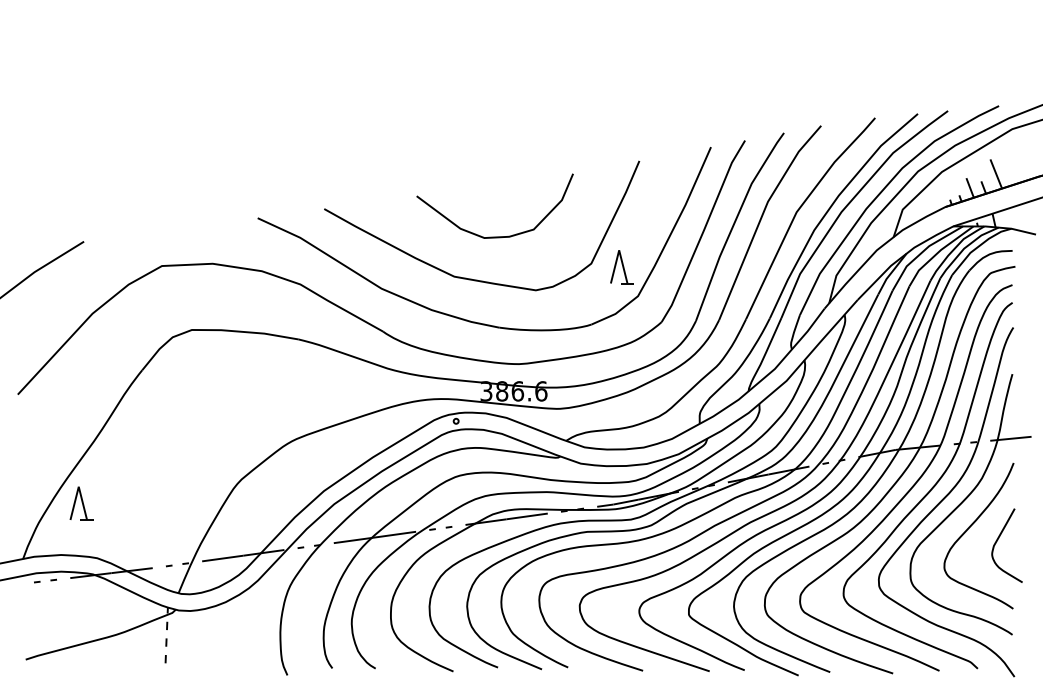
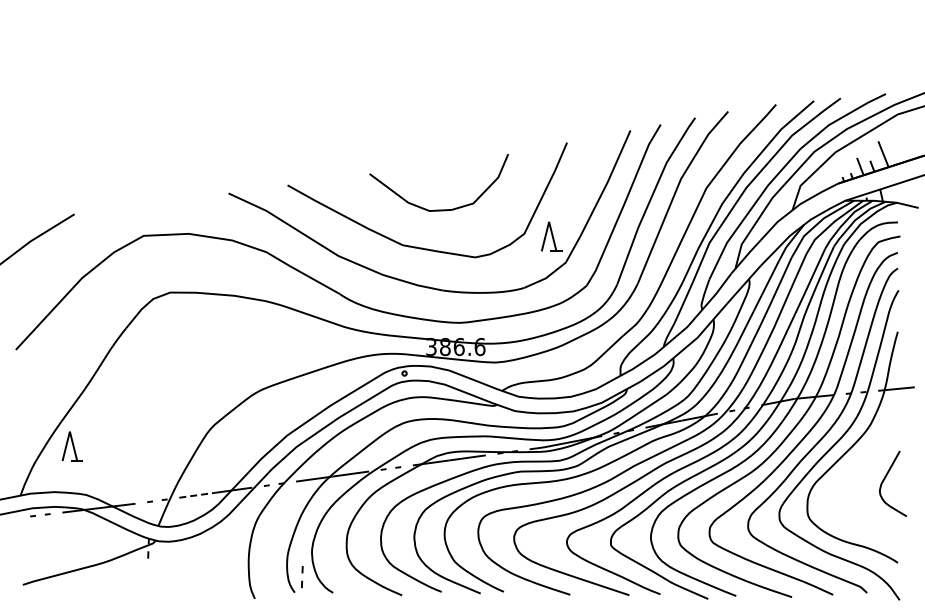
curve: (970, 528) -> (860, 468), removed
line: (223, 558) -> (198, 495), solid -> dashed
part: (166, 651) -> (302, 577), moved

